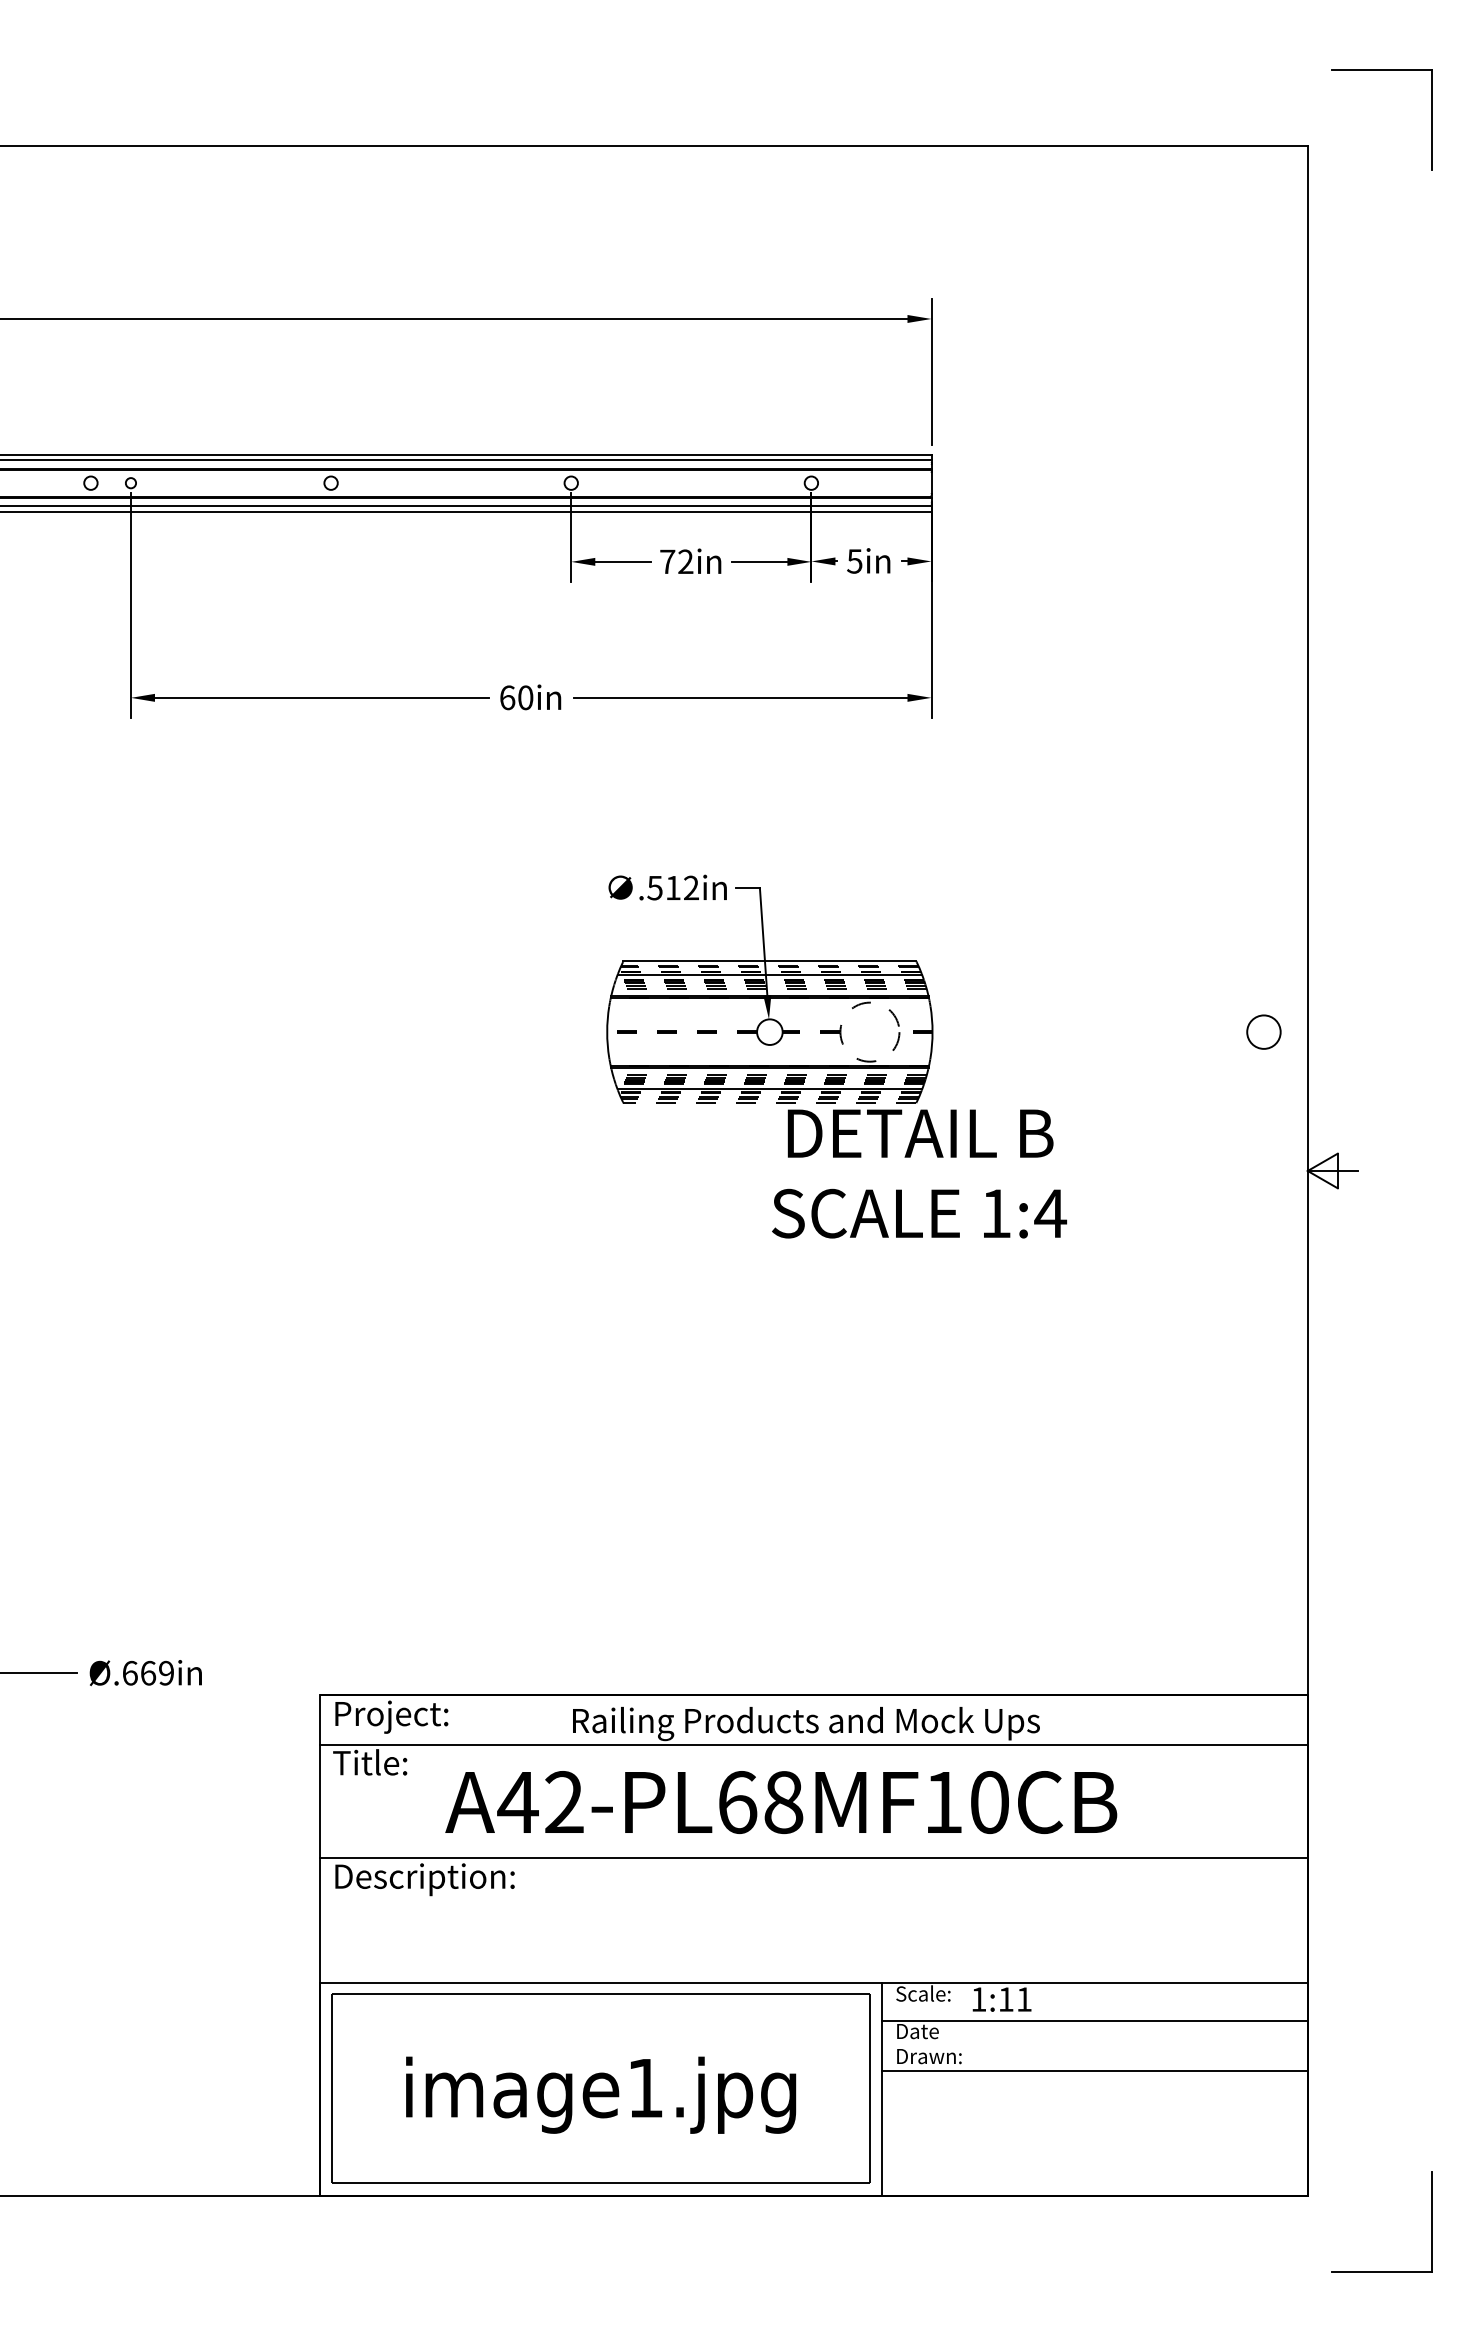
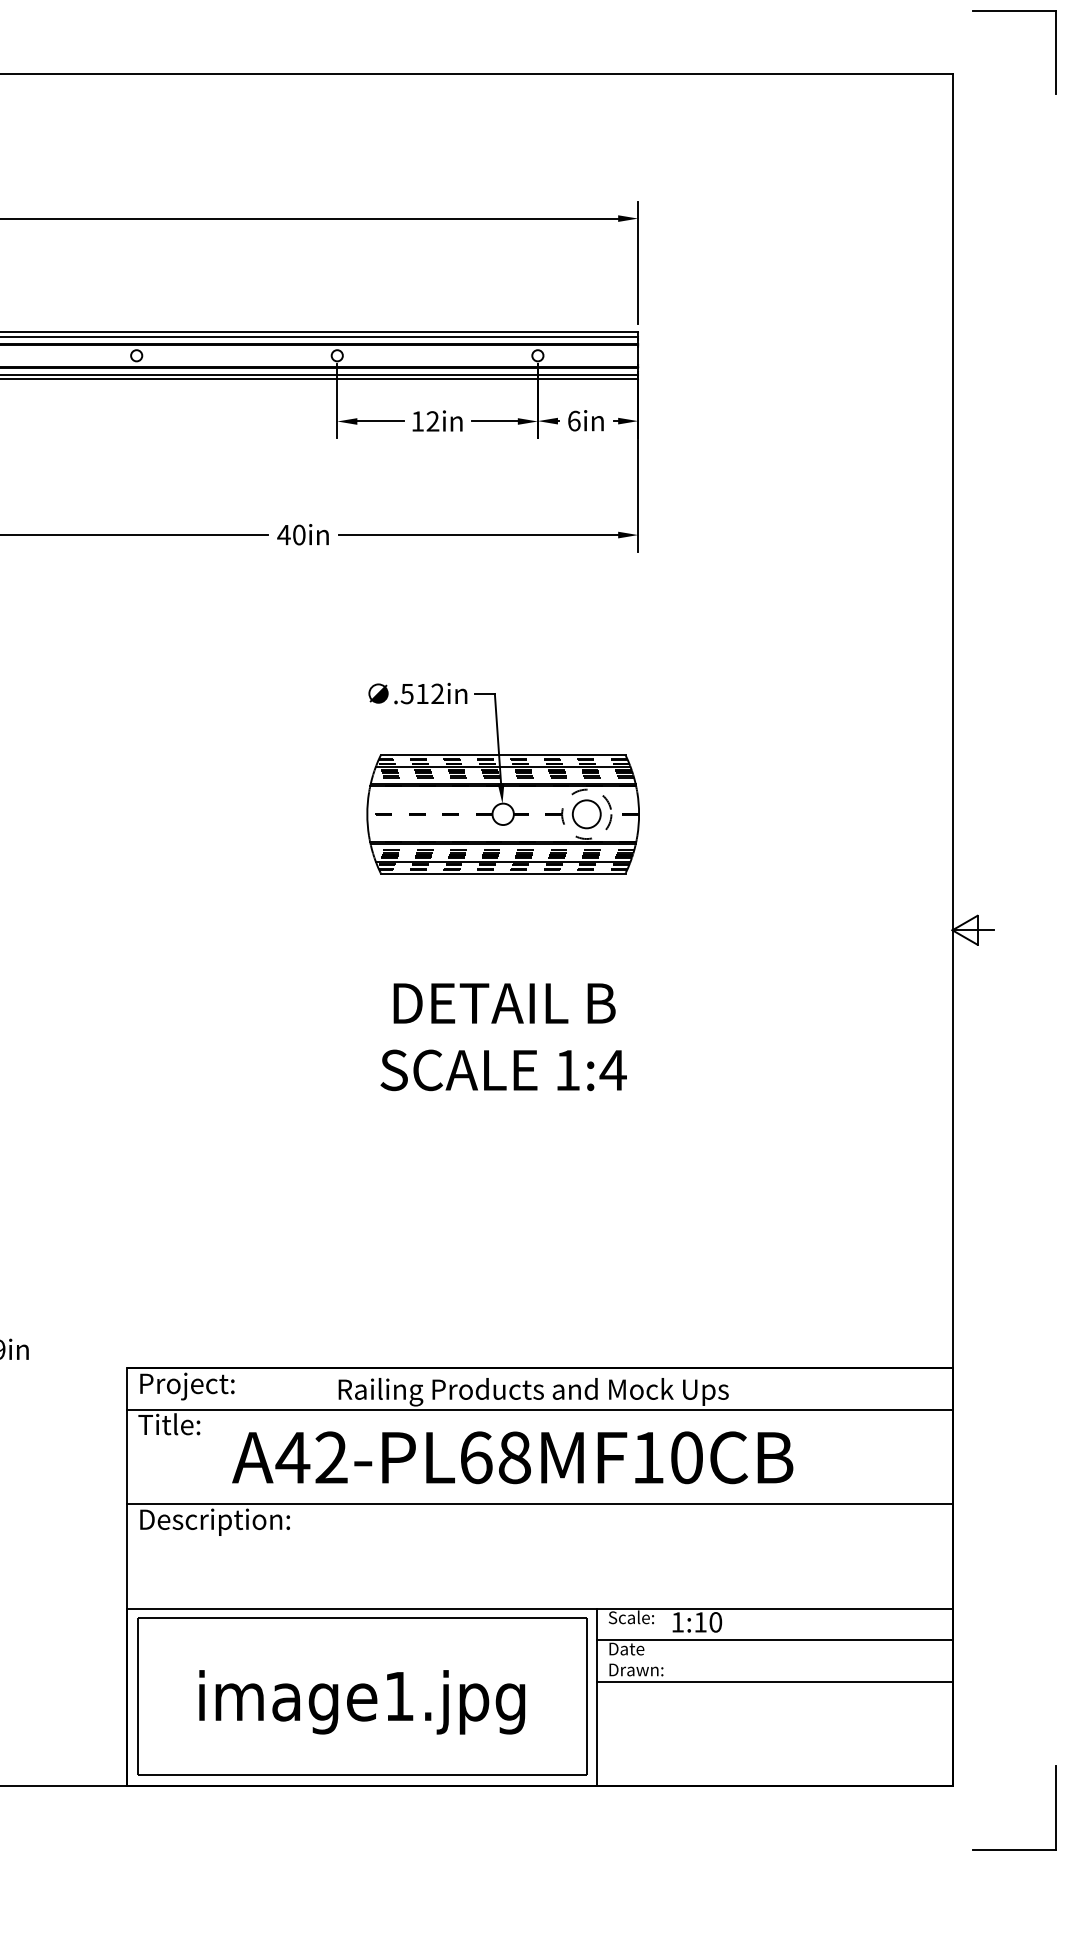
text: (667, 561) -> (417, 421), 72in -> 12in
text: (854, 561) -> (573, 421), 5in -> 6in
text: (507, 697) -> (284, 534), 60in -> 40in
circle: (1263, 1031) -> (586, 813), moved
line: (769, 1103) -> (502, 873), dashed -> solid
text: (919, 1173) -> (503, 1036), moved
text: (1024, 1999) -> (715, 1622), 1:11 -> 1:10

